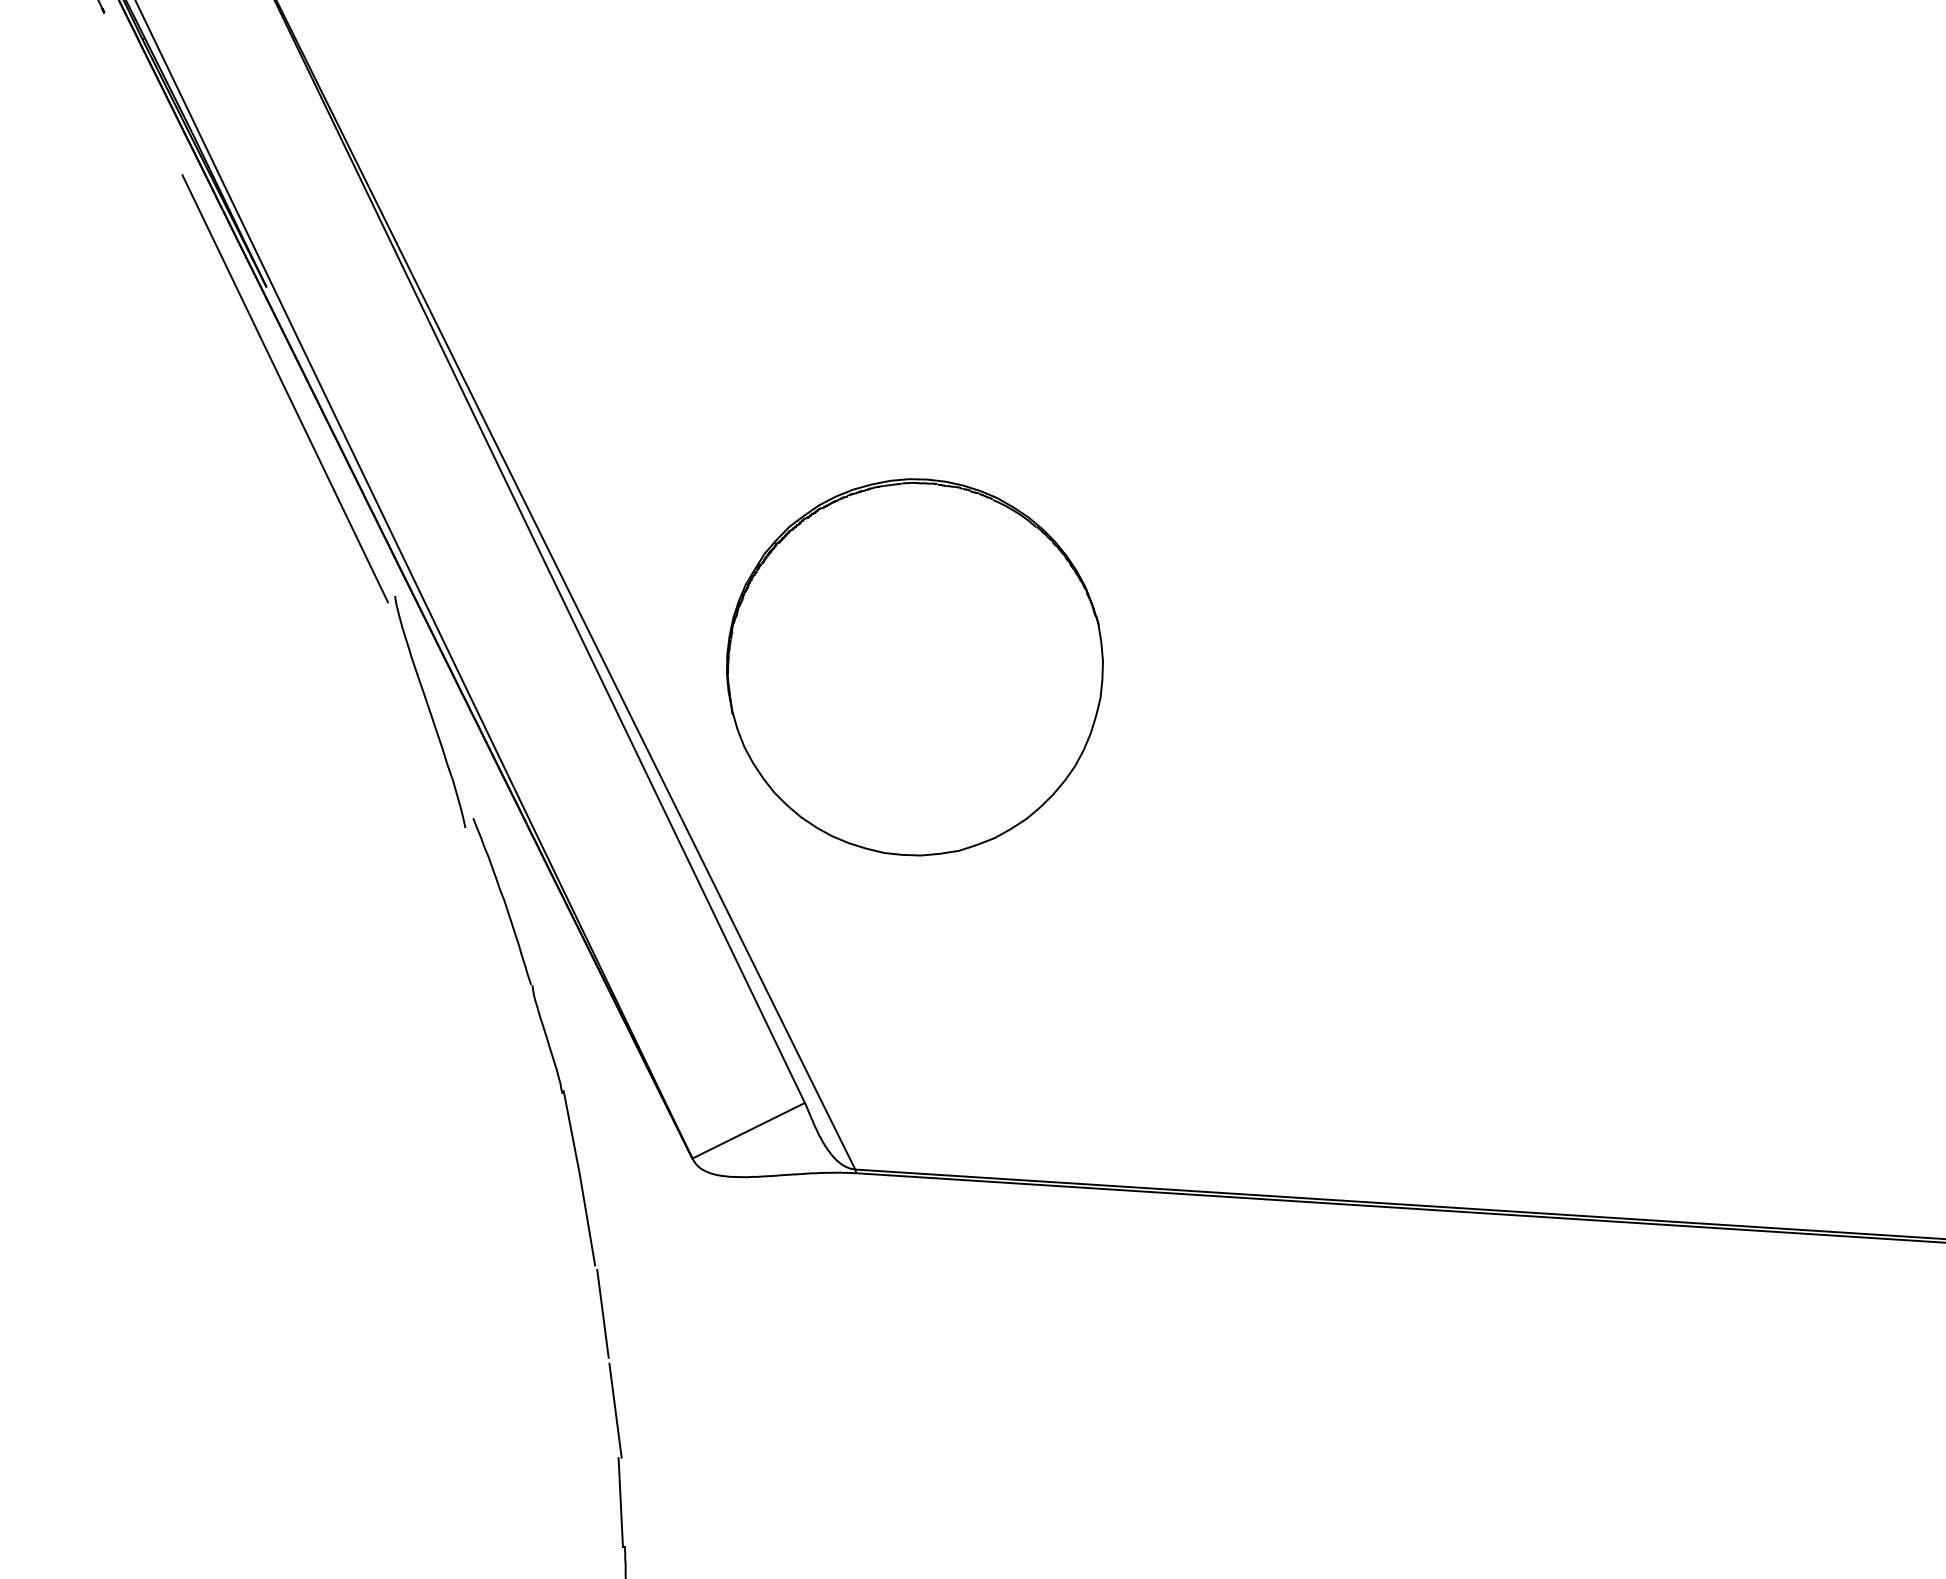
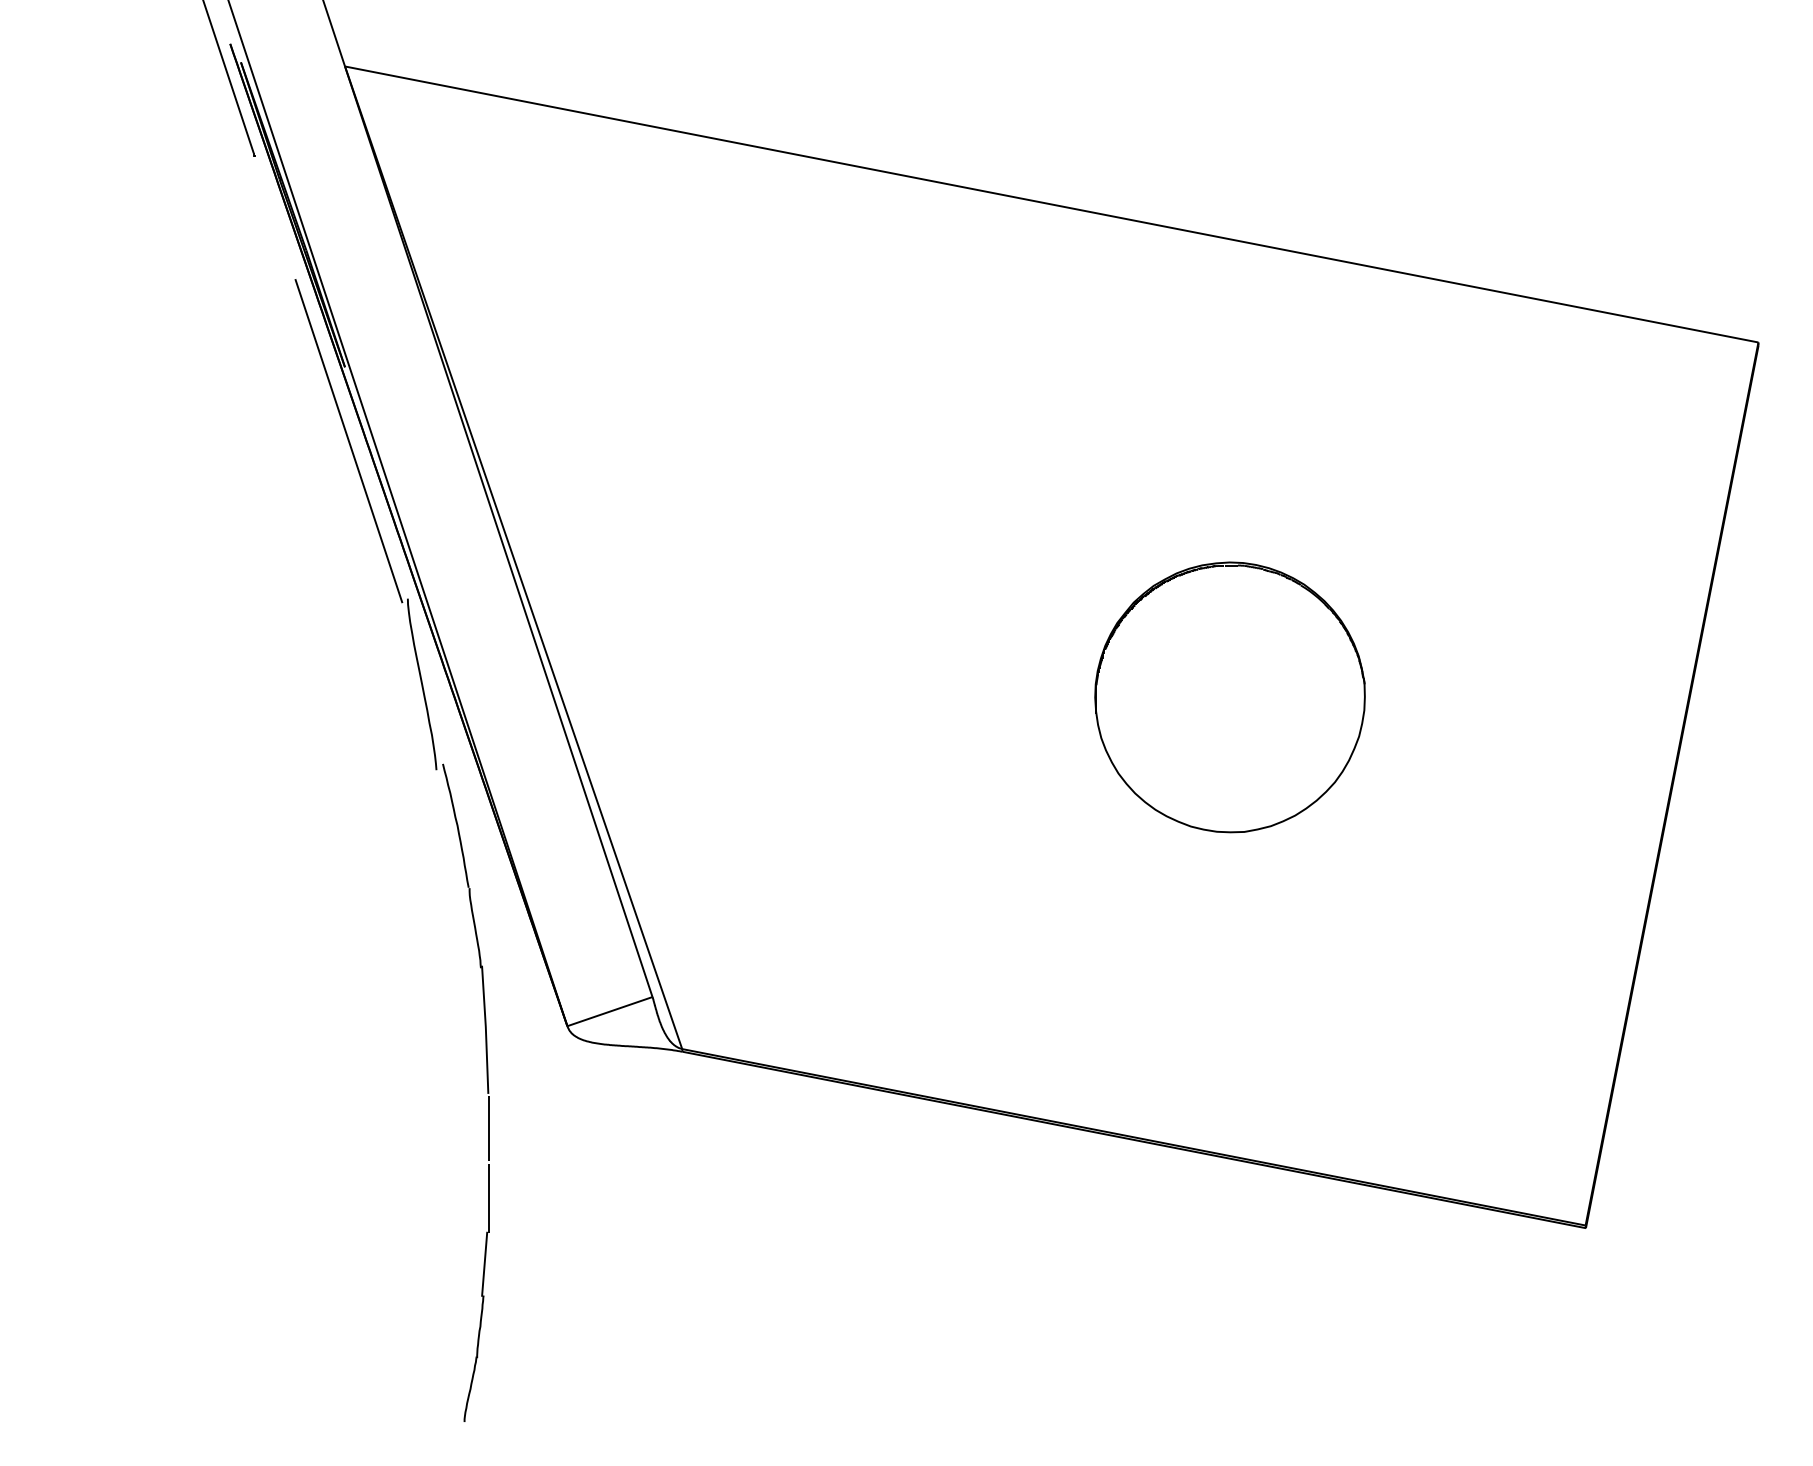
part: (914, 667) -> (1229, 697), moved

